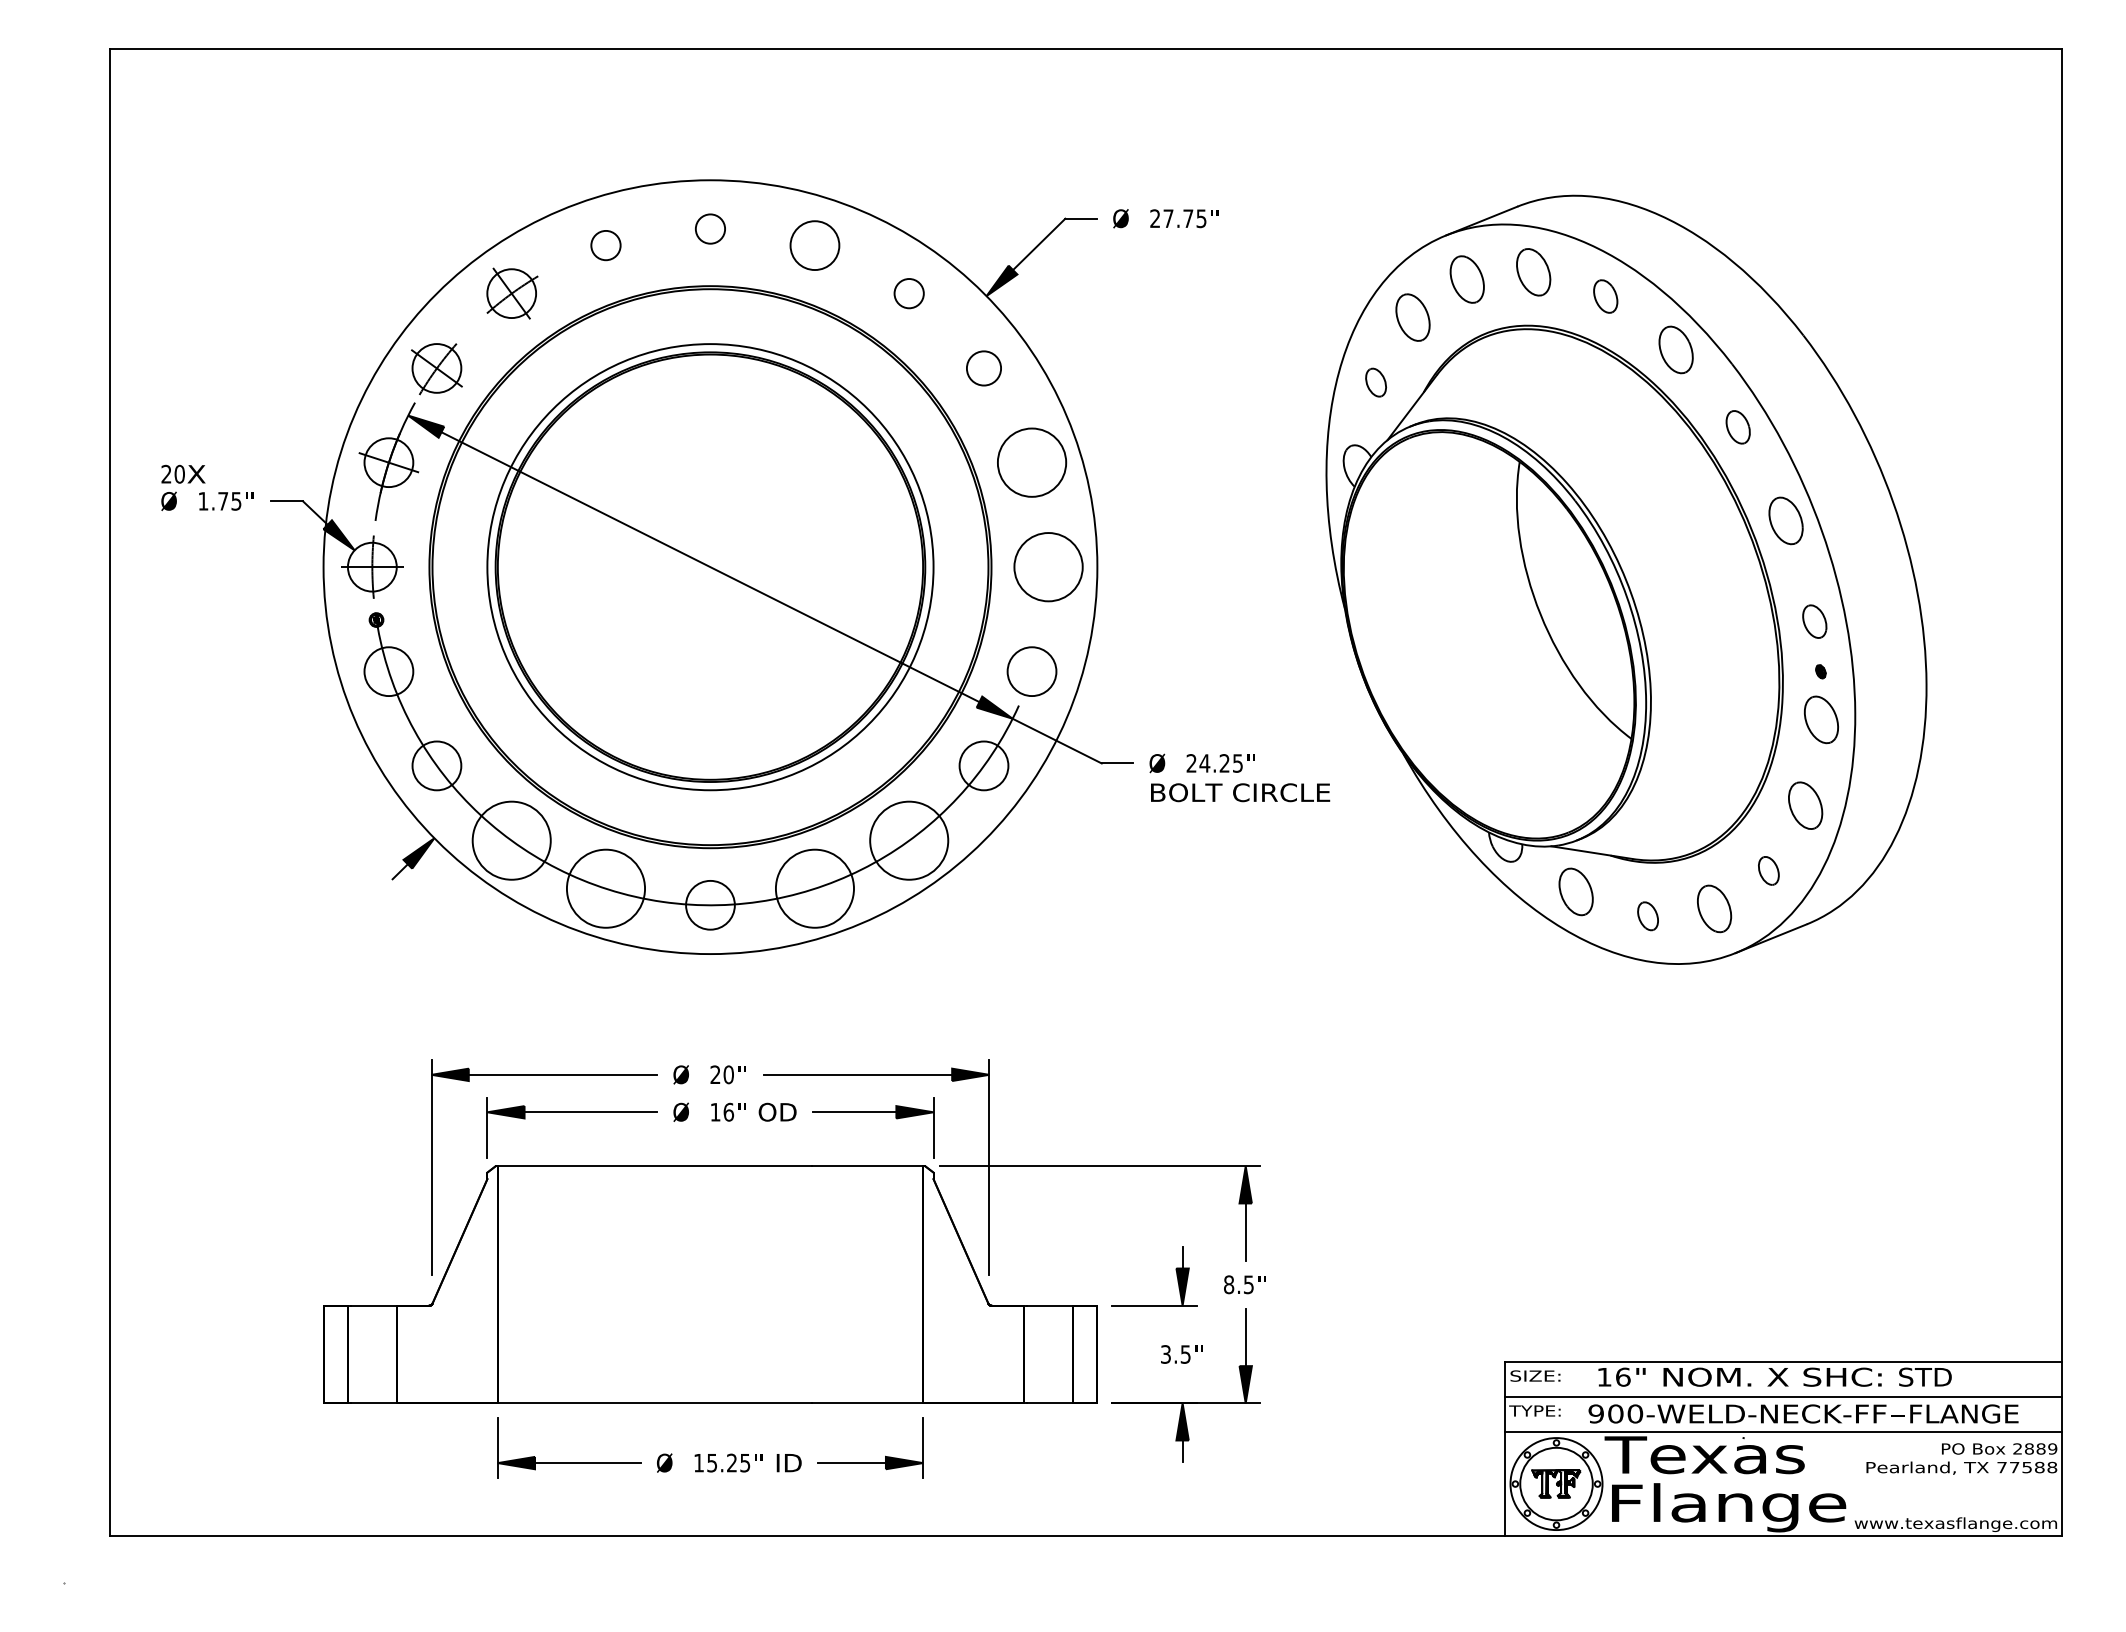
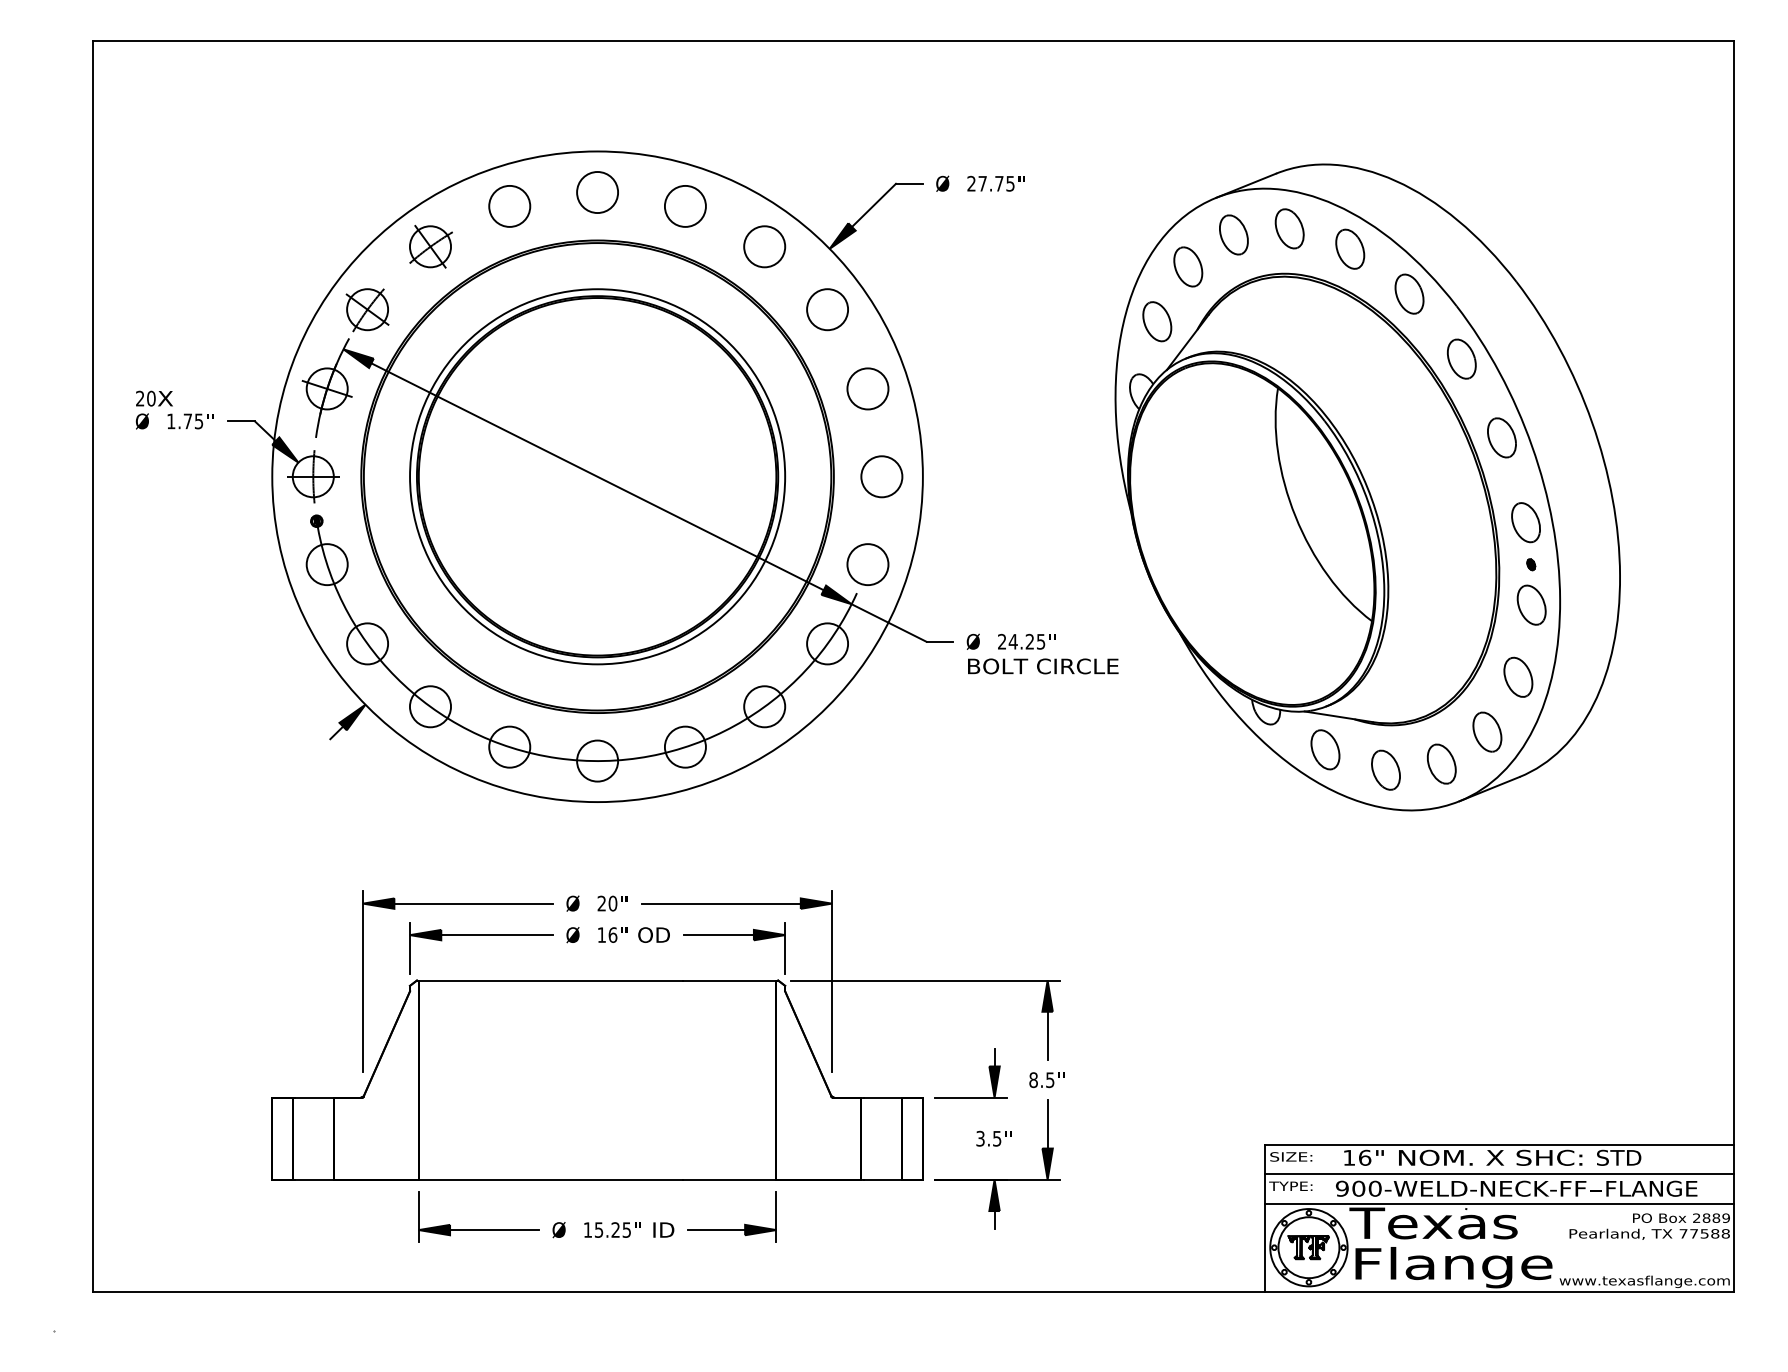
circle: (710, 228) -> (597, 192), size x1.67
circle: (605, 245) -> (509, 206), size x1.67
circle: (908, 293) -> (764, 246), size x1.67
part: (1605, 296) -> (1350, 249), size x1.43
circle: (983, 368) -> (827, 309), size x1.43
part: (1375, 382) -> (1156, 321), size x1.67
part: (1737, 427) -> (1461, 359), size x1.43
circle: (1031, 462) -> (867, 388), size x0.71
circle: (1048, 566) -> (881, 476), size x0.71
part: (1814, 621) -> (1525, 522), size x1.43
circle: (511, 840) -> (430, 706), size x0.62
circle: (908, 840) -> (764, 706), size x0.62
part: (1768, 870) -> (1487, 731), size x1.67
circle: (605, 888) -> (509, 746), size x0.62
circle: (814, 888) -> (685, 746), size x0.62
part: (1647, 916) -> (1385, 770), size x1.67

